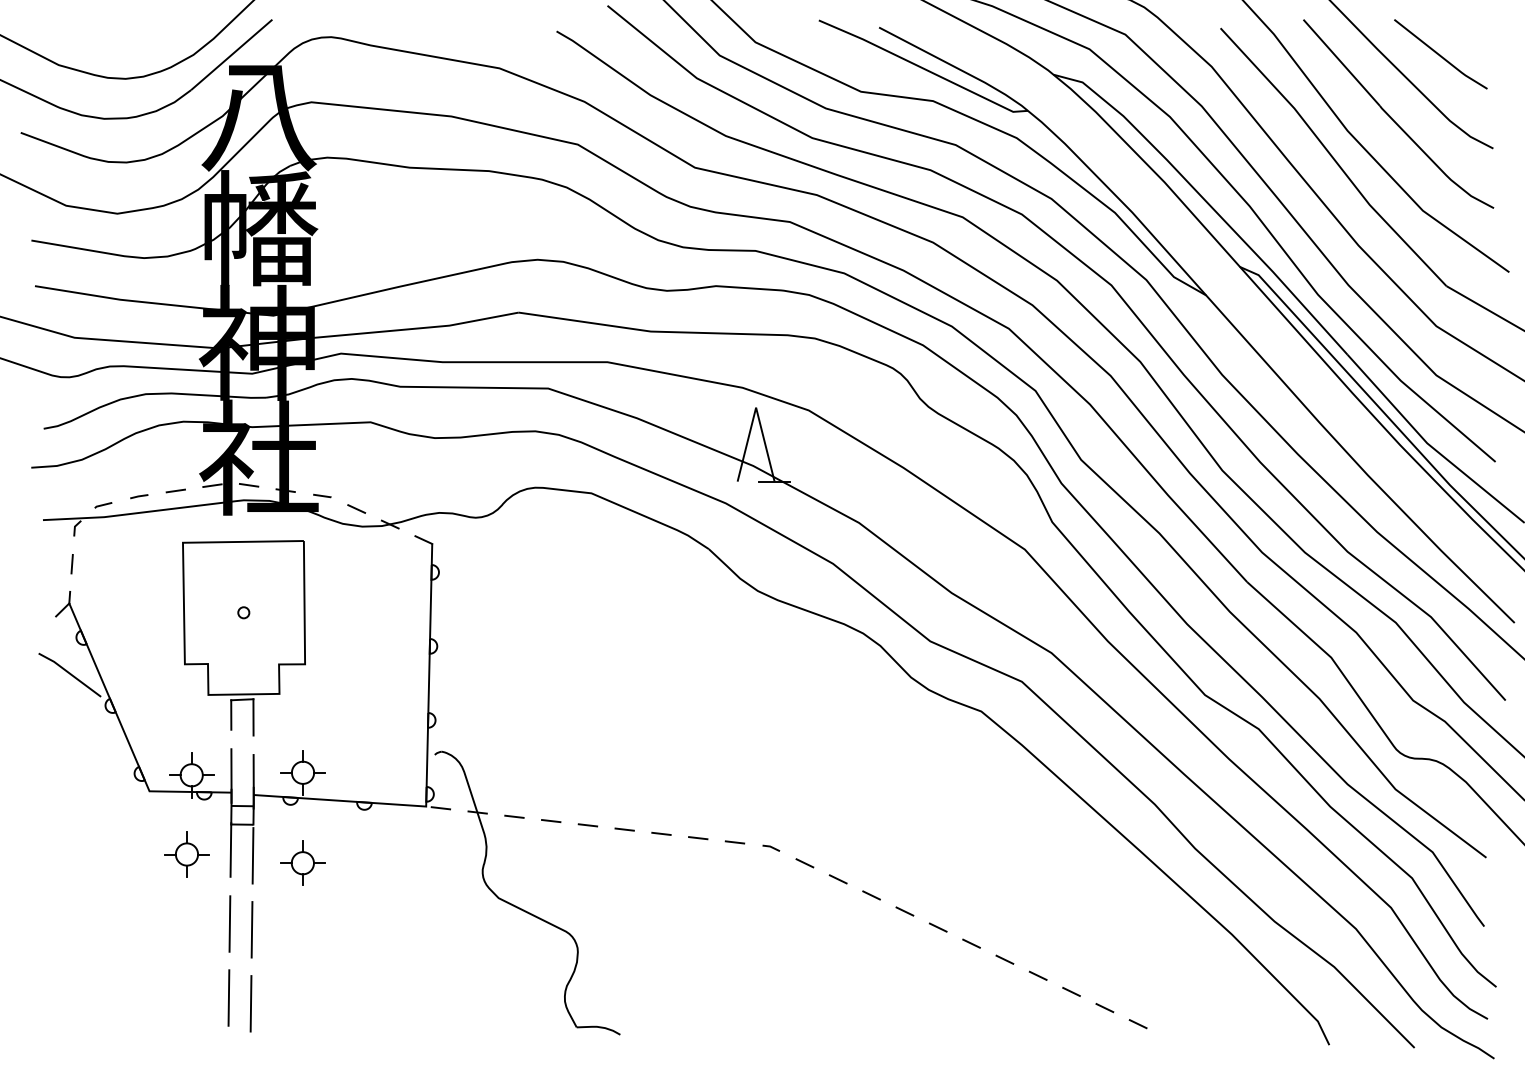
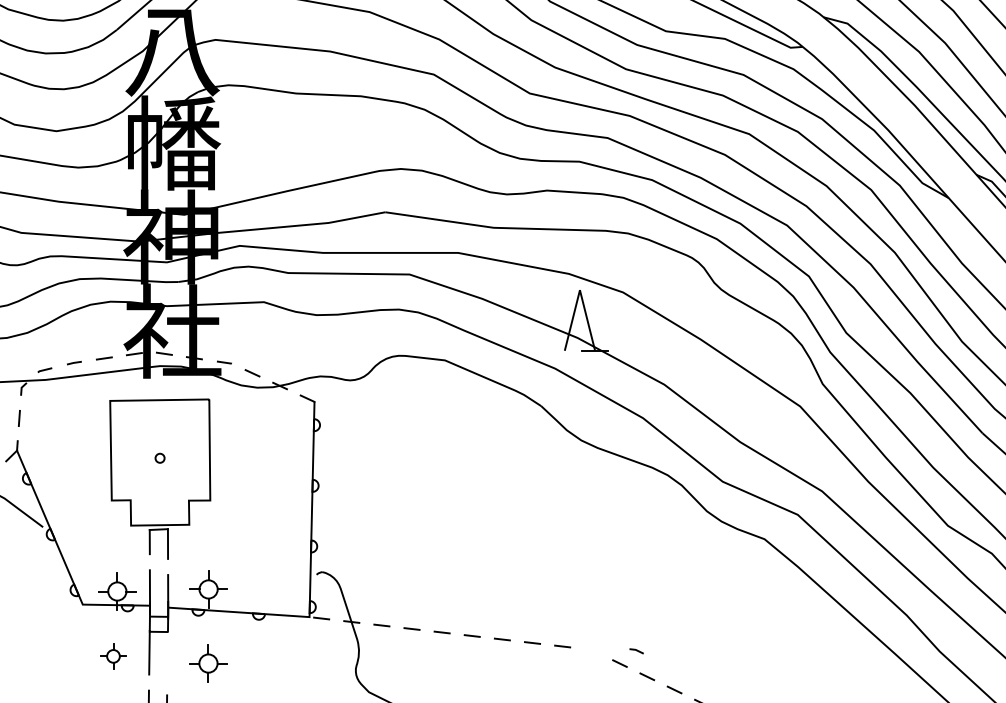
line: (771, 847) -> (636, 650), moved
part: (186, 854) -> (113, 656), size x0.7
line: (252, 855) -> (167, 657), removed

